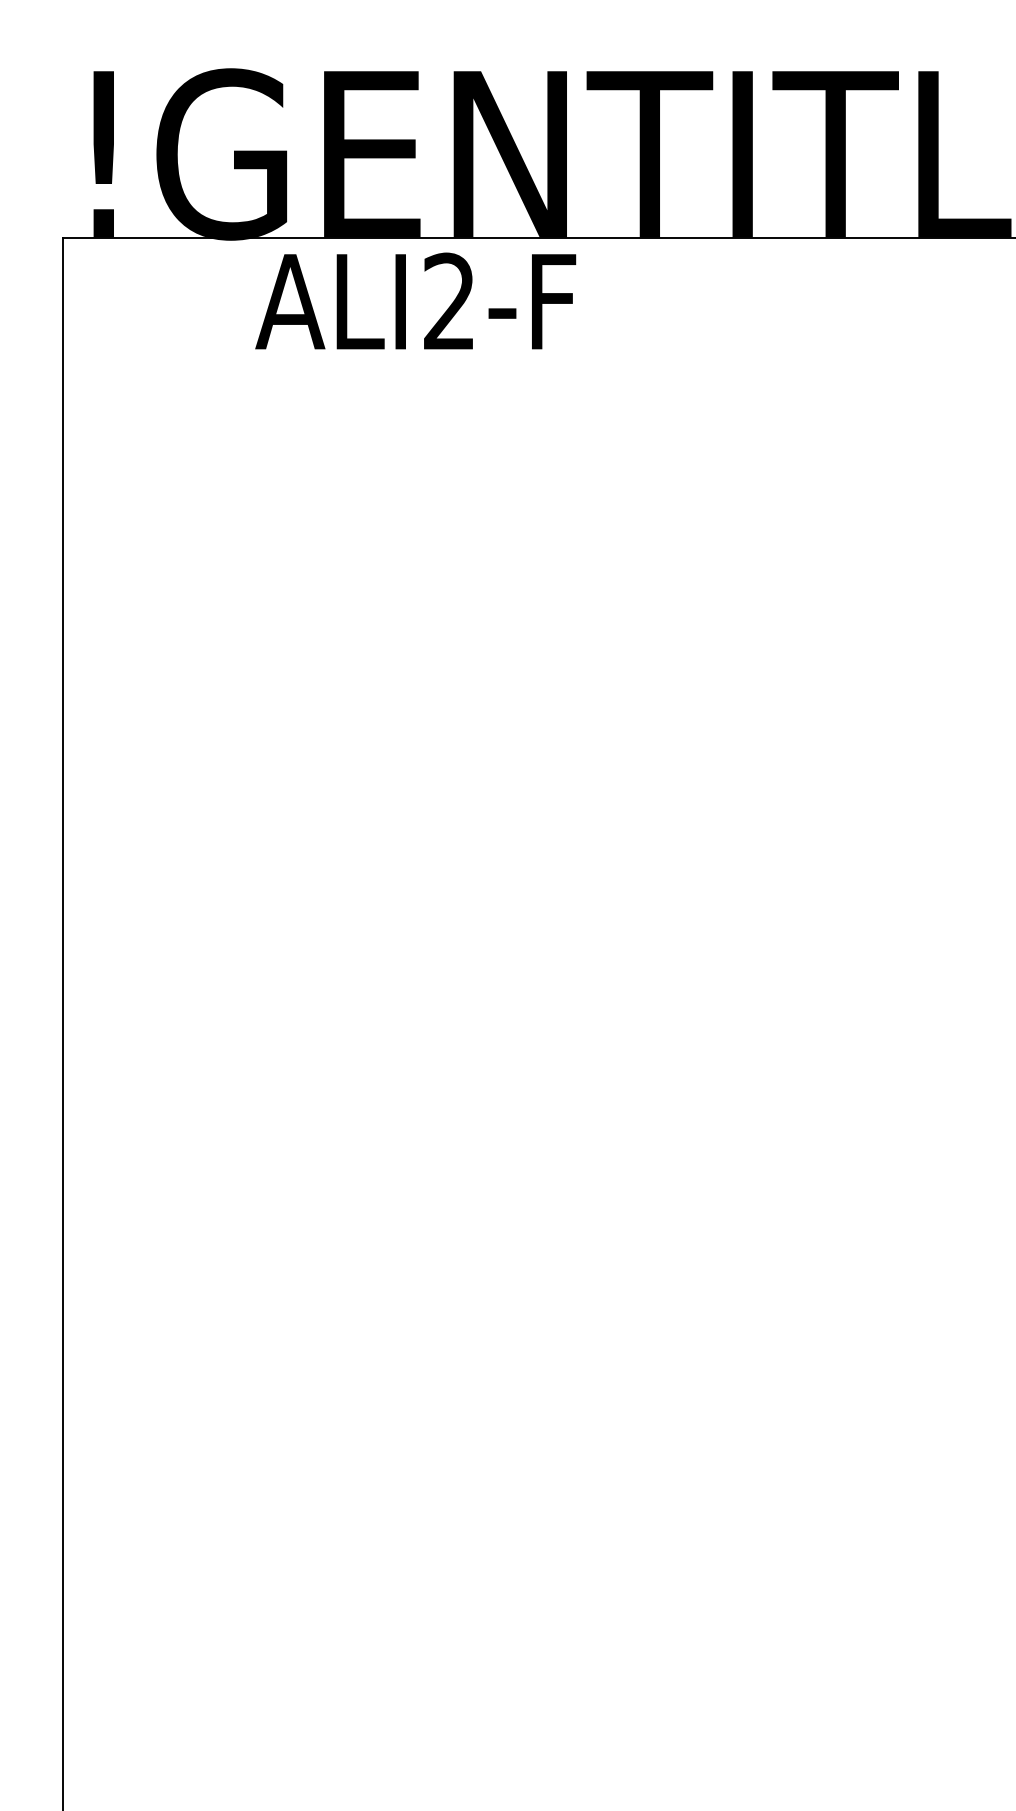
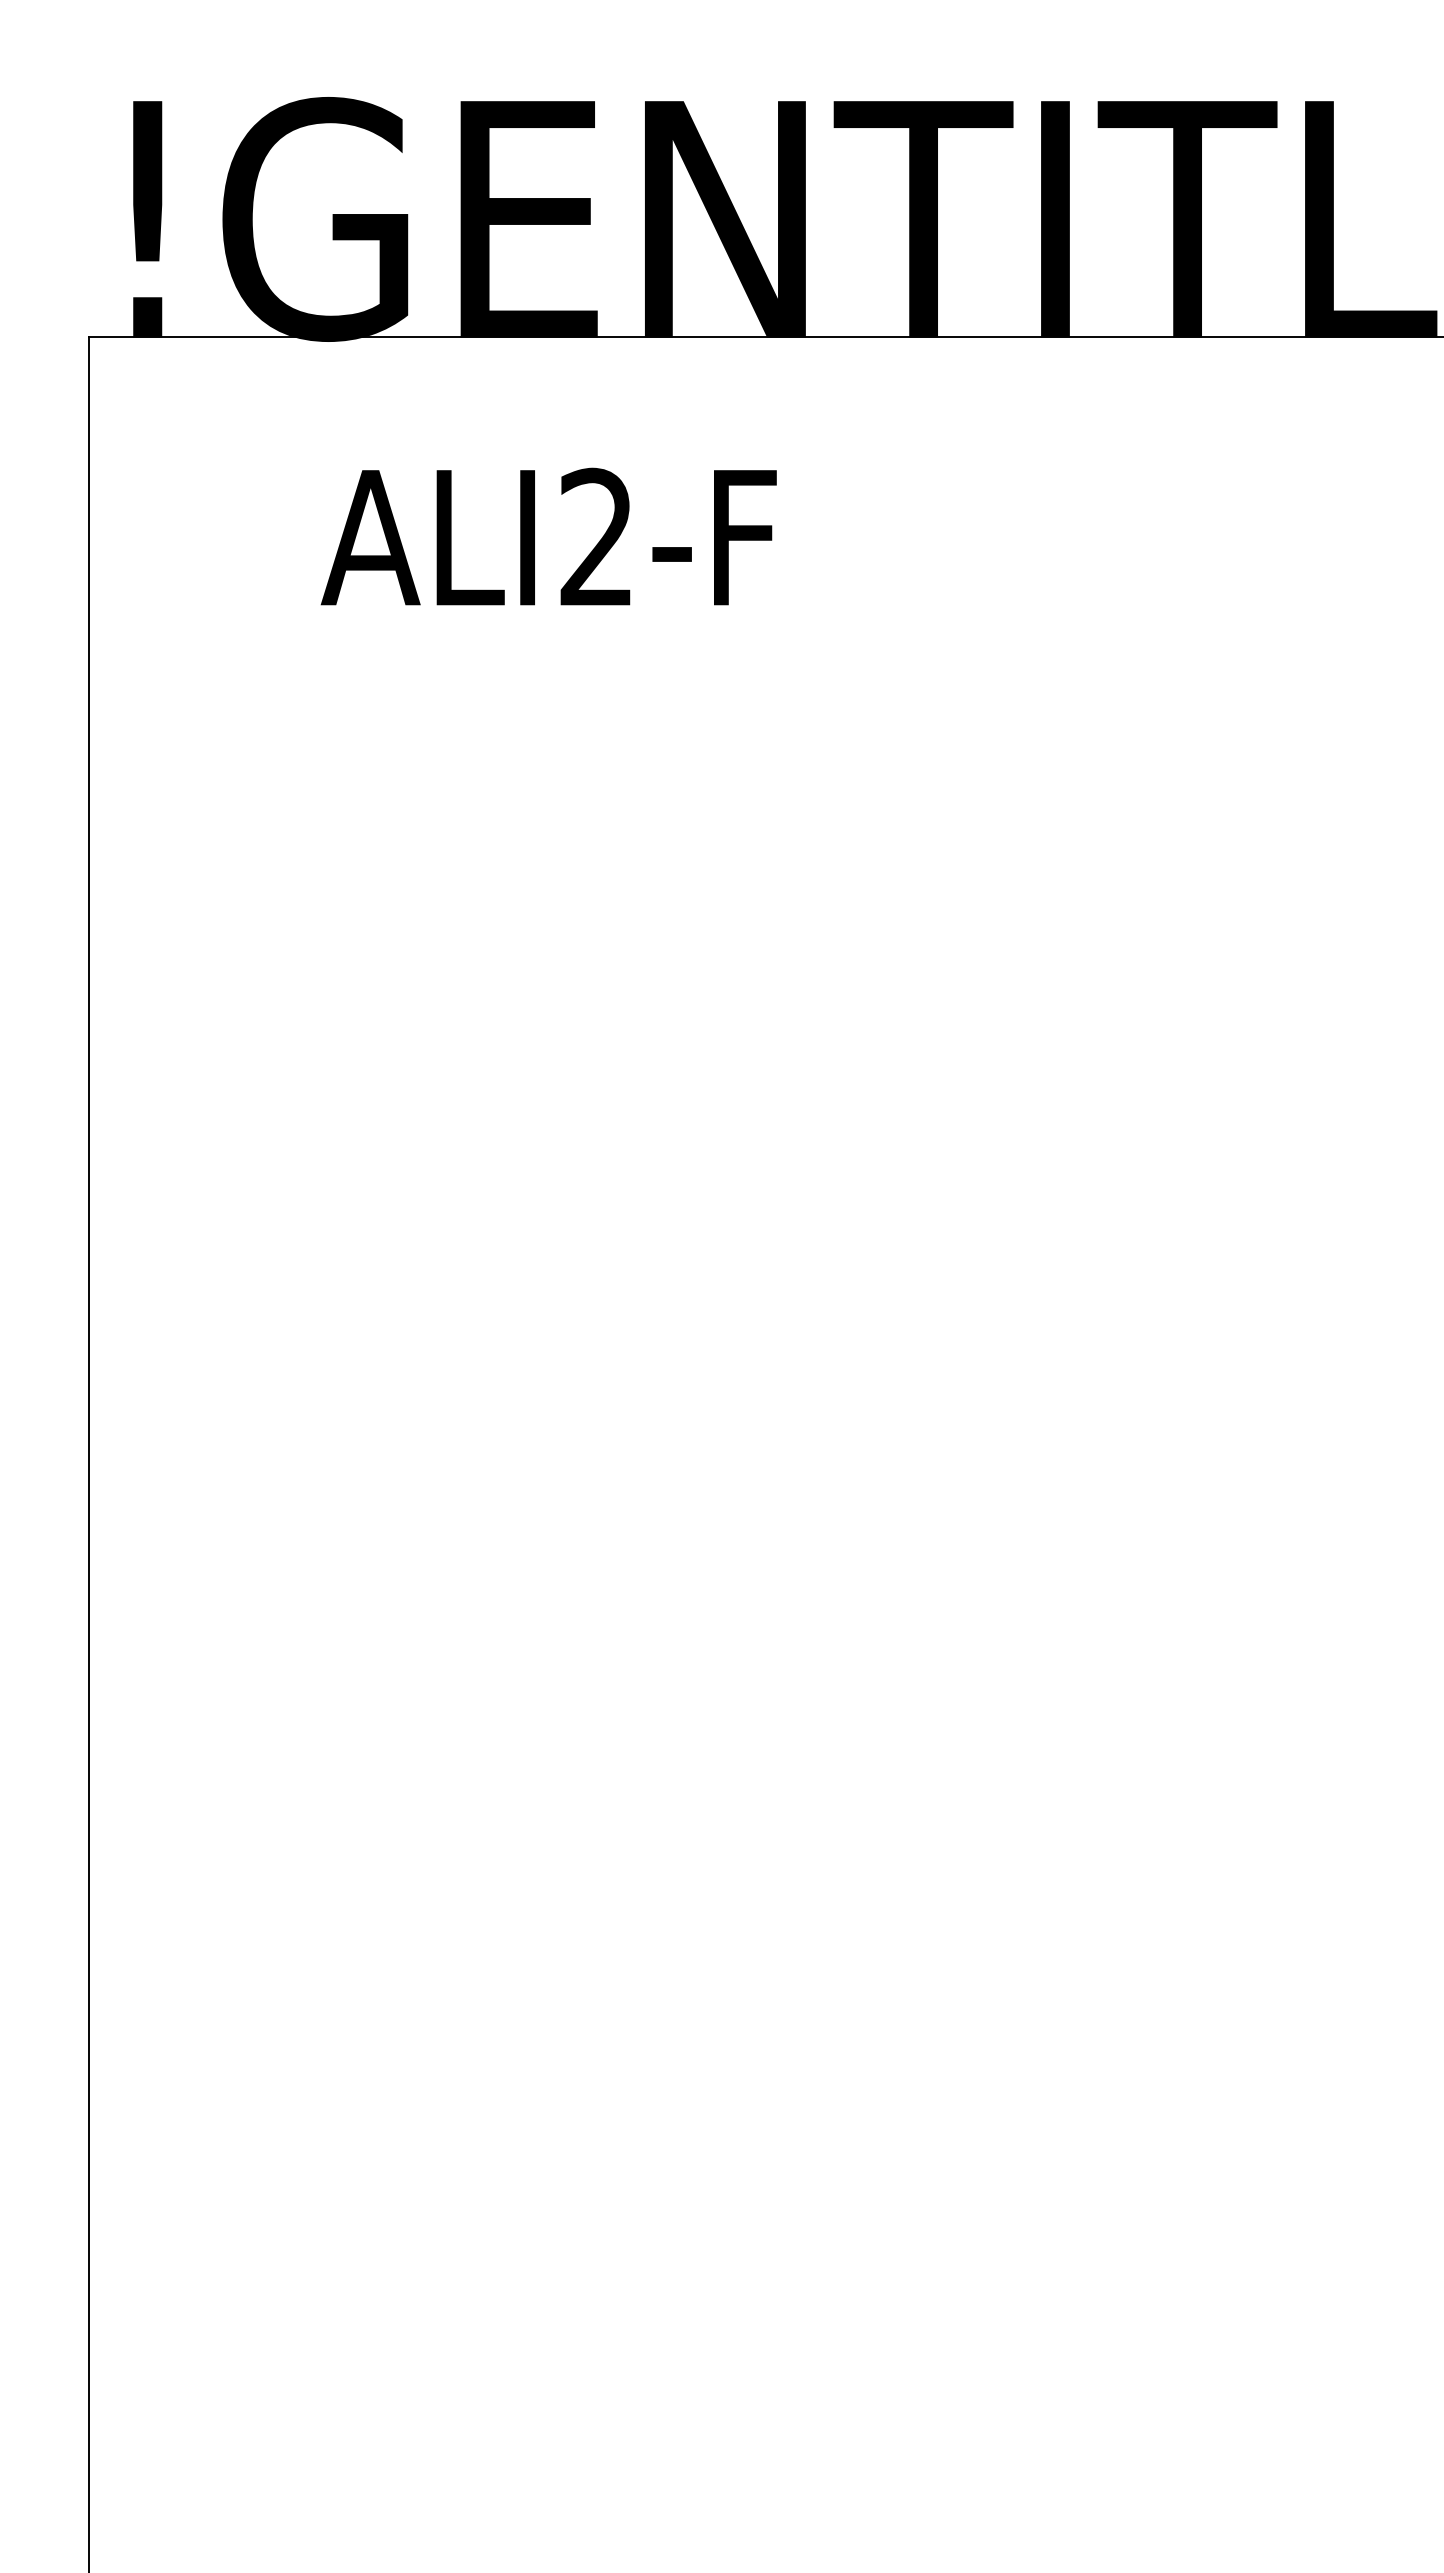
text: (415, 300) -> (548, 536), moved

